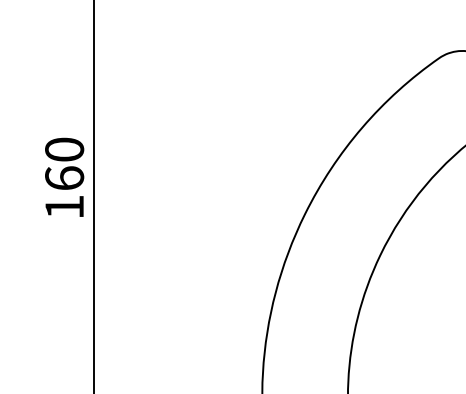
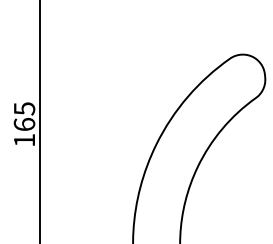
text: (64, 149) -> (24, 108), 160 -> 165

